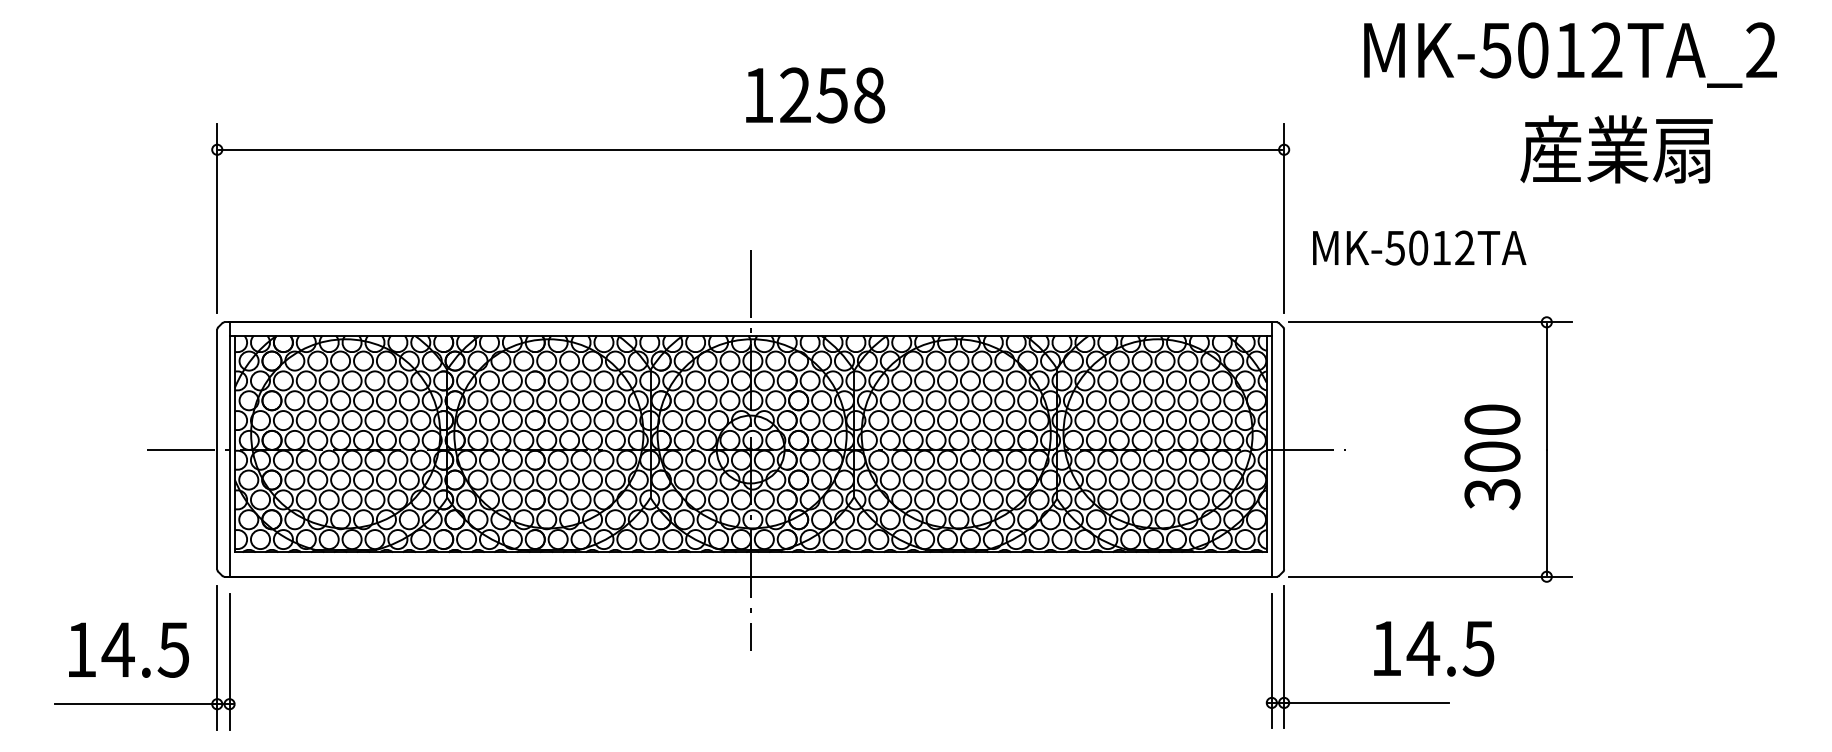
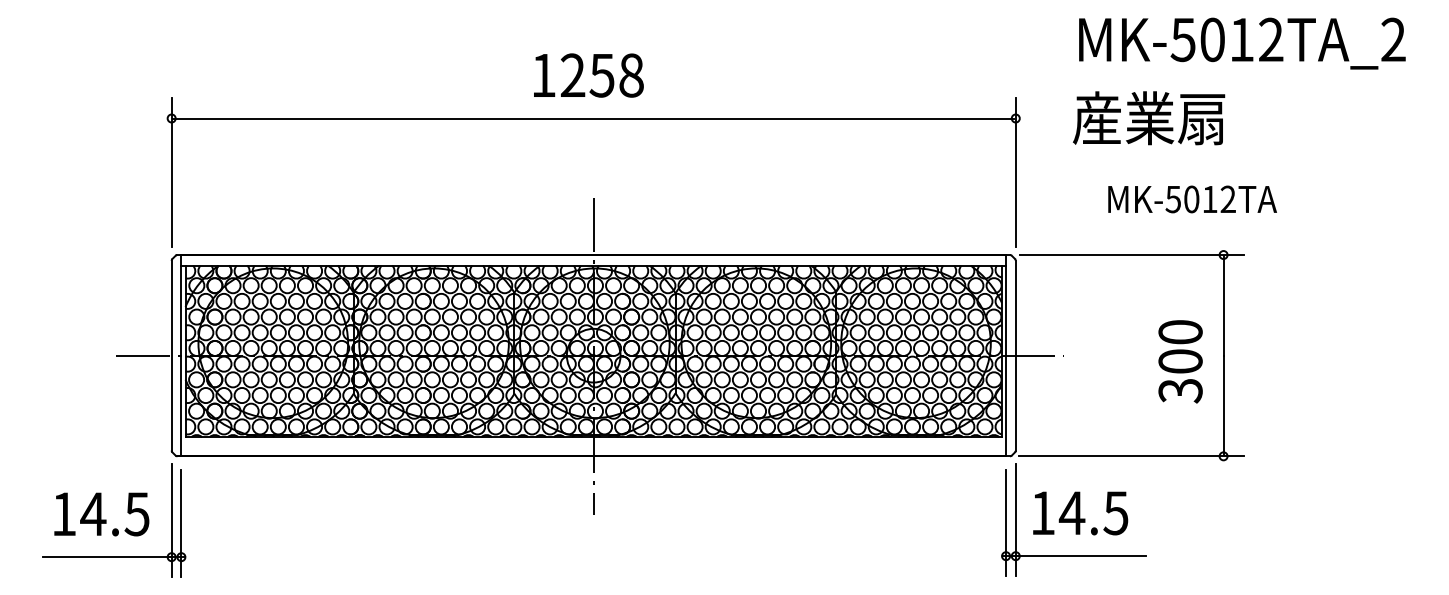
text: (815, 95) -> (588, 75), moved
text: (1616, 149) -> (1148, 118), moved
text: (1419, 247) -> (1192, 198), moved
text: (1434, 648) -> (1080, 513), moved

